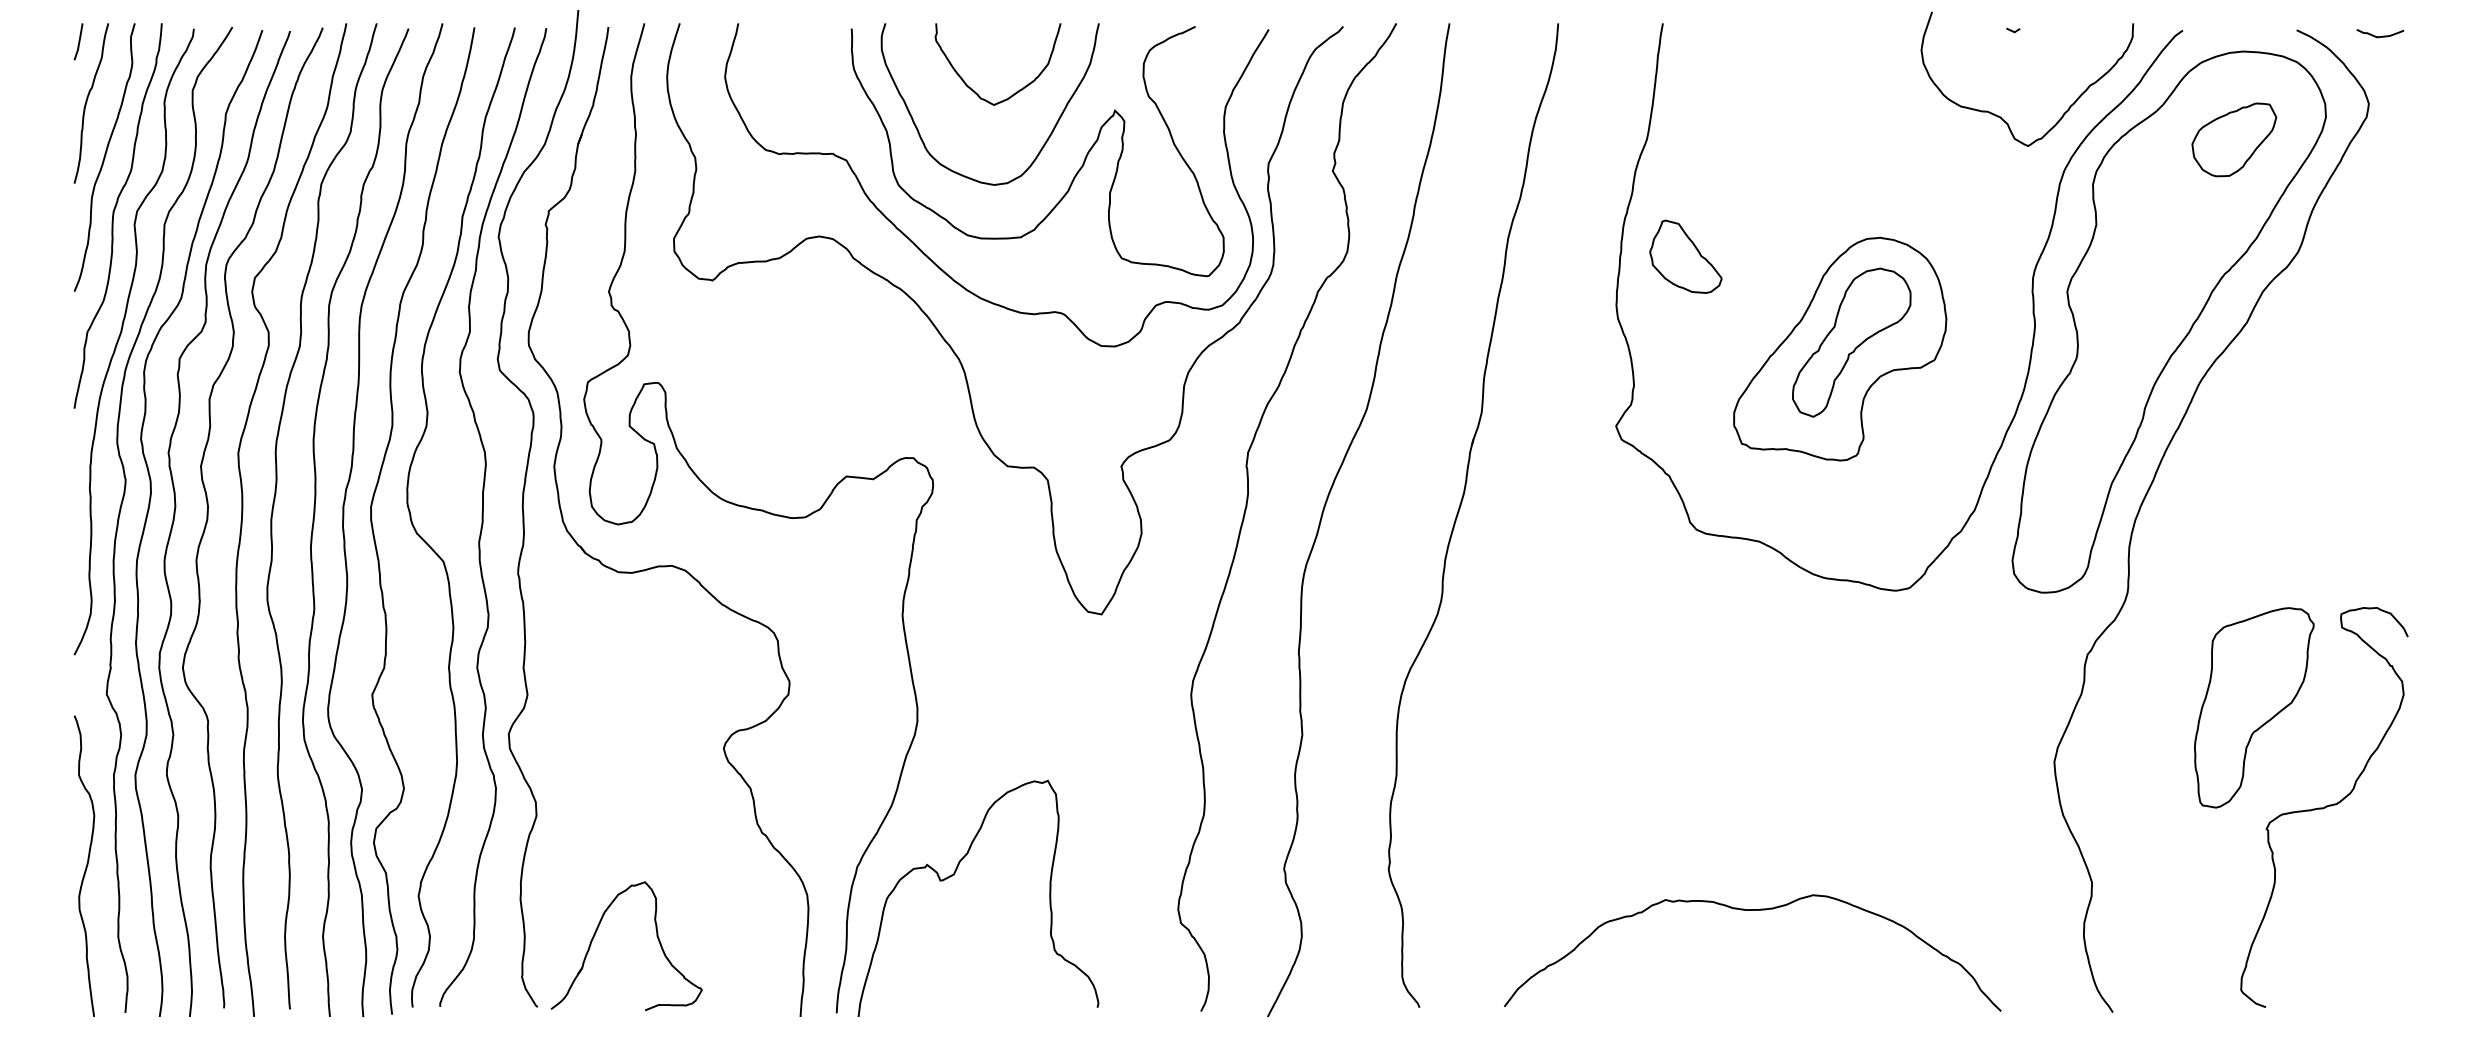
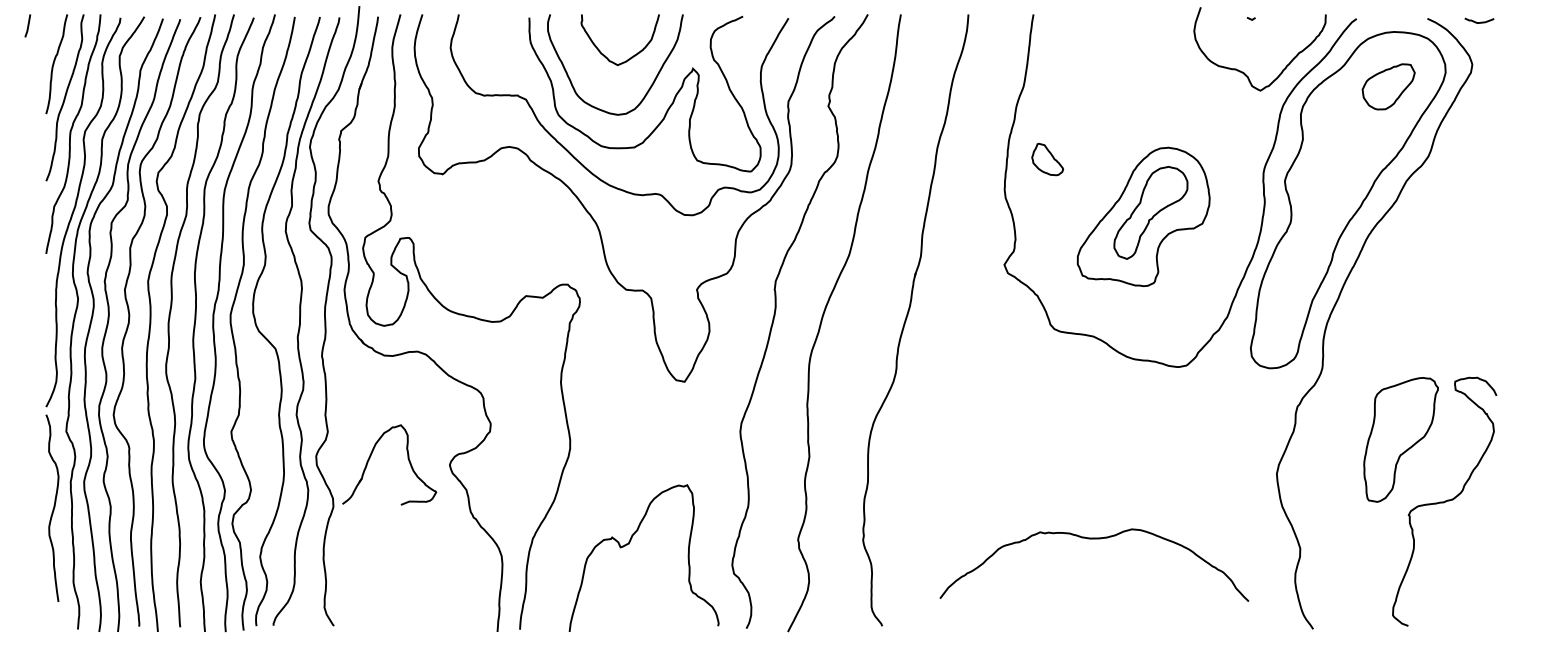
line: (78, 41) -> (27, 25), moved
part: (1685, 256) -> (1047, 159), size x0.7
curve: (86, 864) -> (53, 507), moved
curve: (954, 876) -> (629, 544), moved
curve: (1752, 911) -> (1094, 539), moved
part: (655, 935) -> (407, 458), moved

